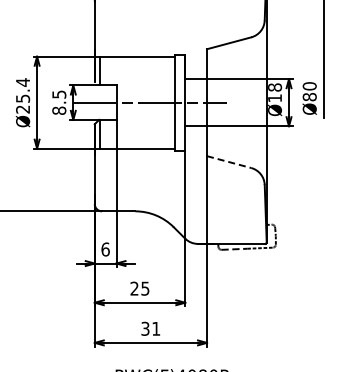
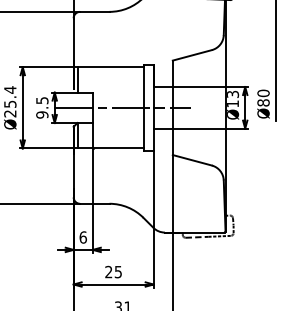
text: (274, 87) -> (232, 94), Ø18 -> Ø13
text: (59, 110) -> (42, 114), 8.5 -> 9.5
line: (229, 162) -> (192, 160), dashed -> solid

